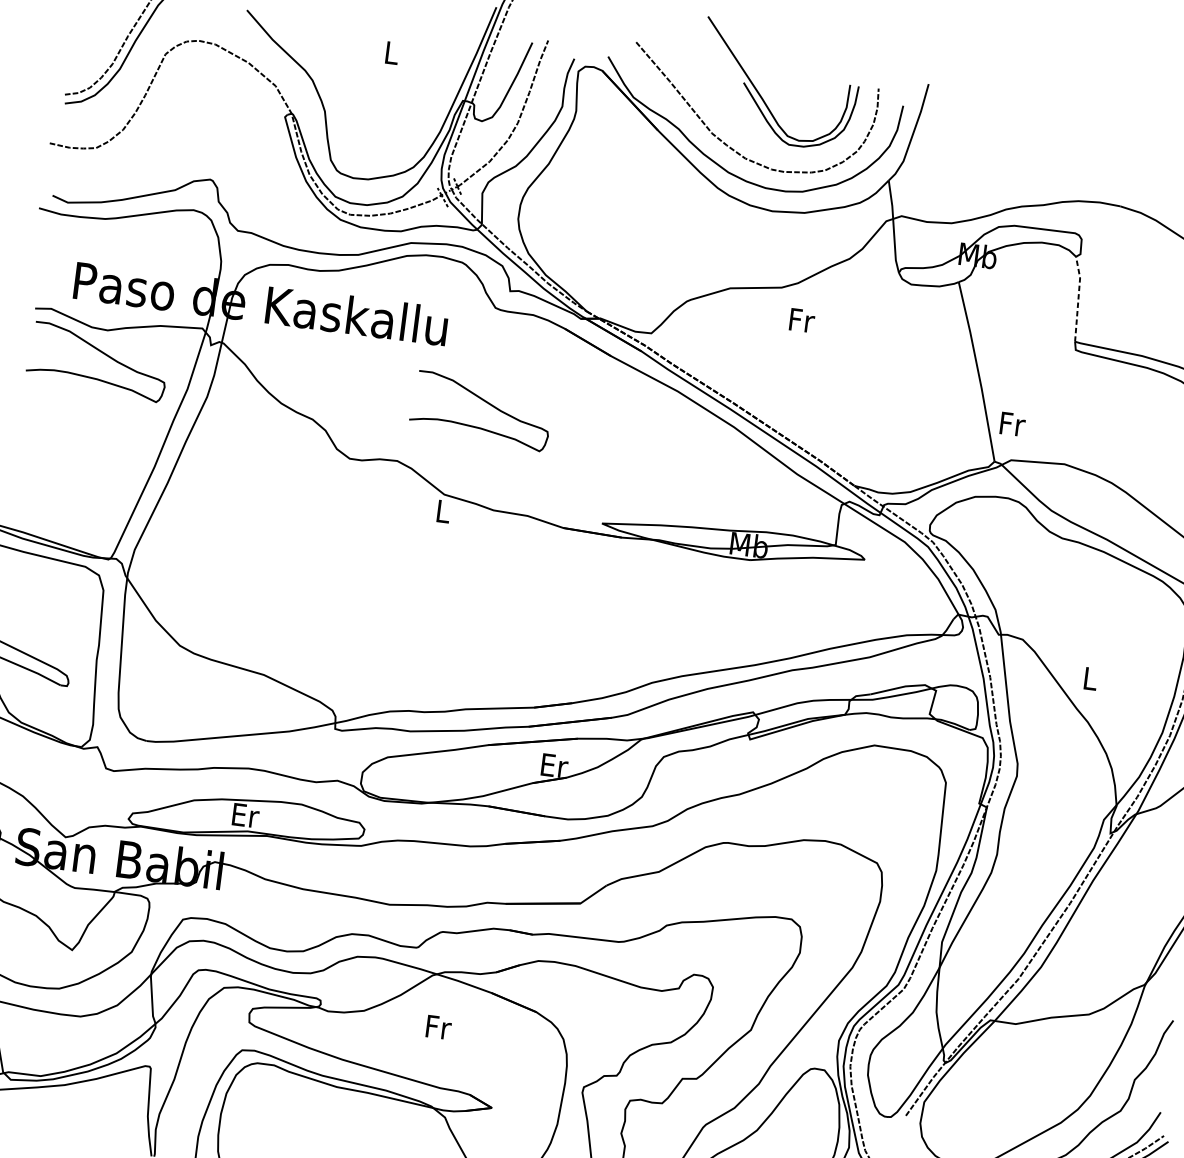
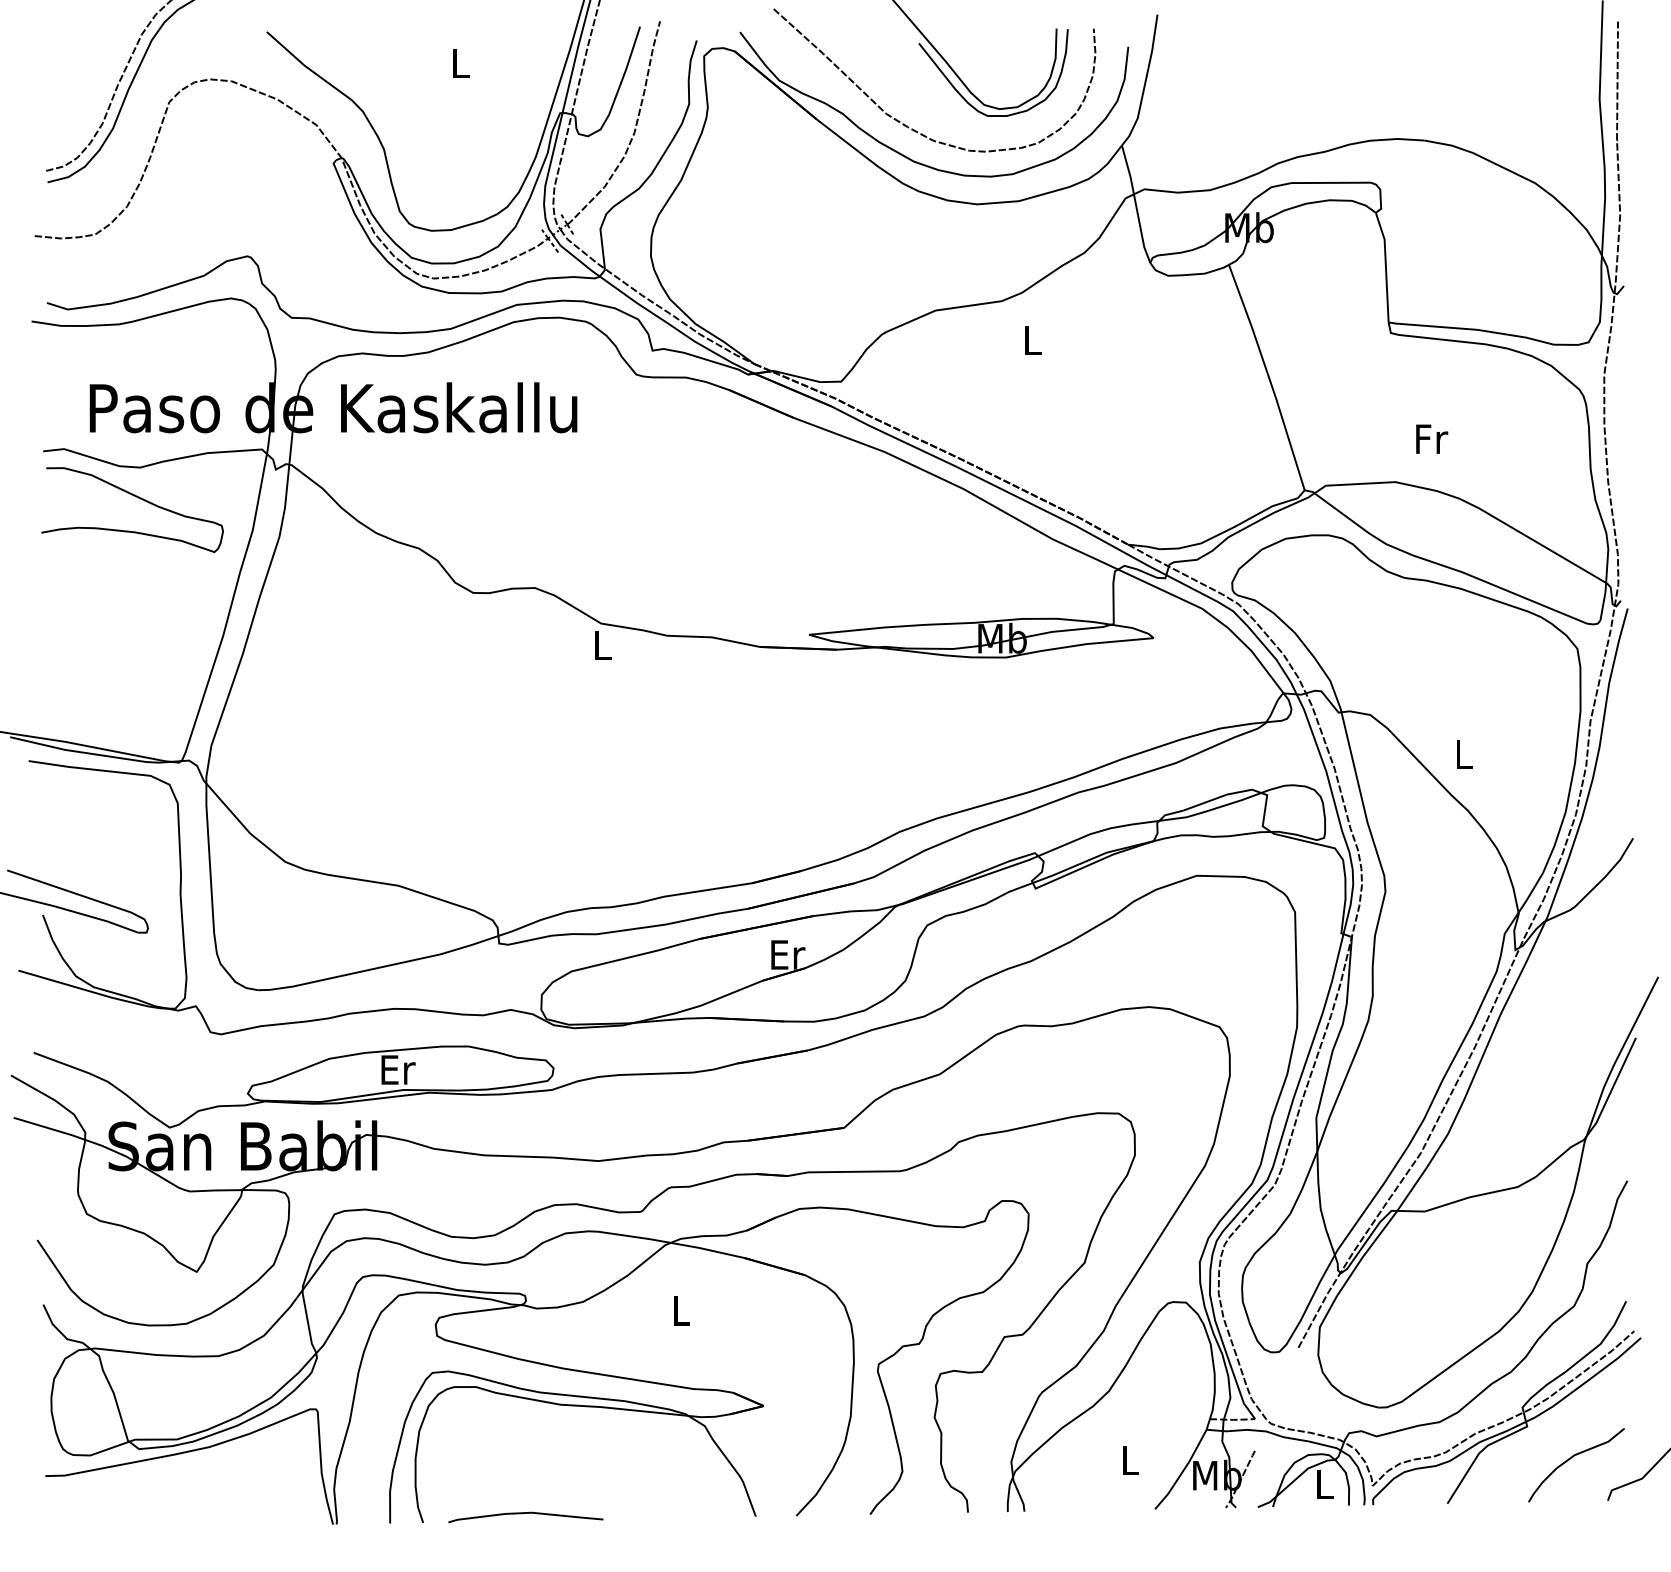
line: (1078, 298) -> (1385, 266), dashed -> solid
text: (802, 319) -> (1033, 339), Fr -> L
curve: (486, 402) -> (640, 498), removed
text: (1013, 423) -> (1432, 438), moved
text: (439, 1027) -> (682, 1310), Fr -> L

